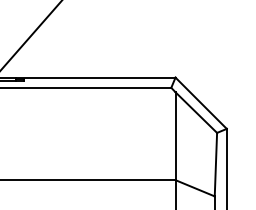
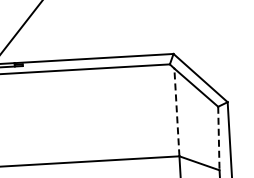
line: (175, 136) -> (176, 112), solid -> dashed
line: (215, 164) -> (218, 138), solid -> dashed

